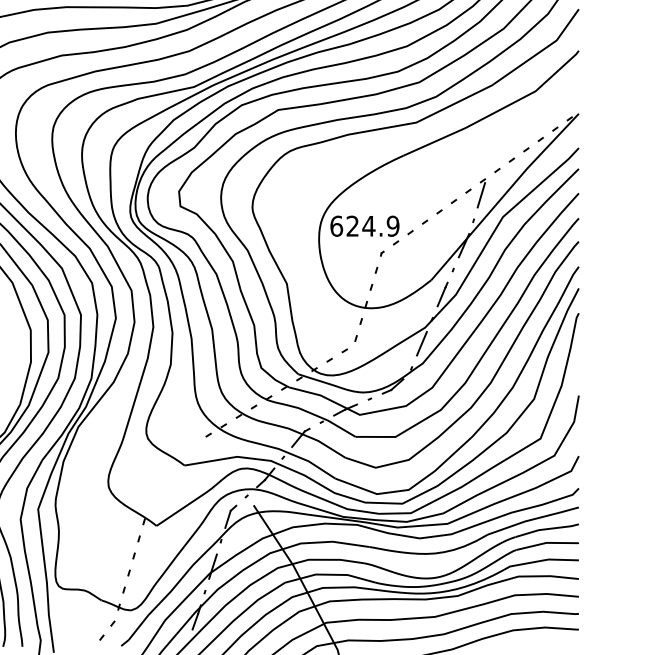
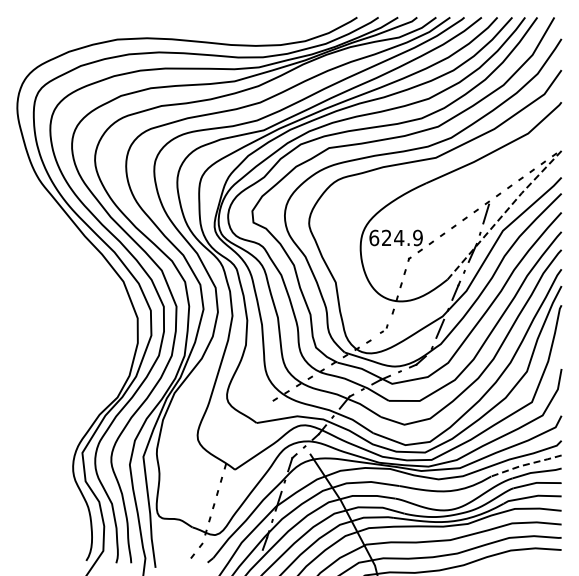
line: (505, 194) -> (504, 213), solid -> dashed
part: (348, 343) -> (383, 328), size x0.6
line: (532, 519) -> (525, 464), solid -> dashed

